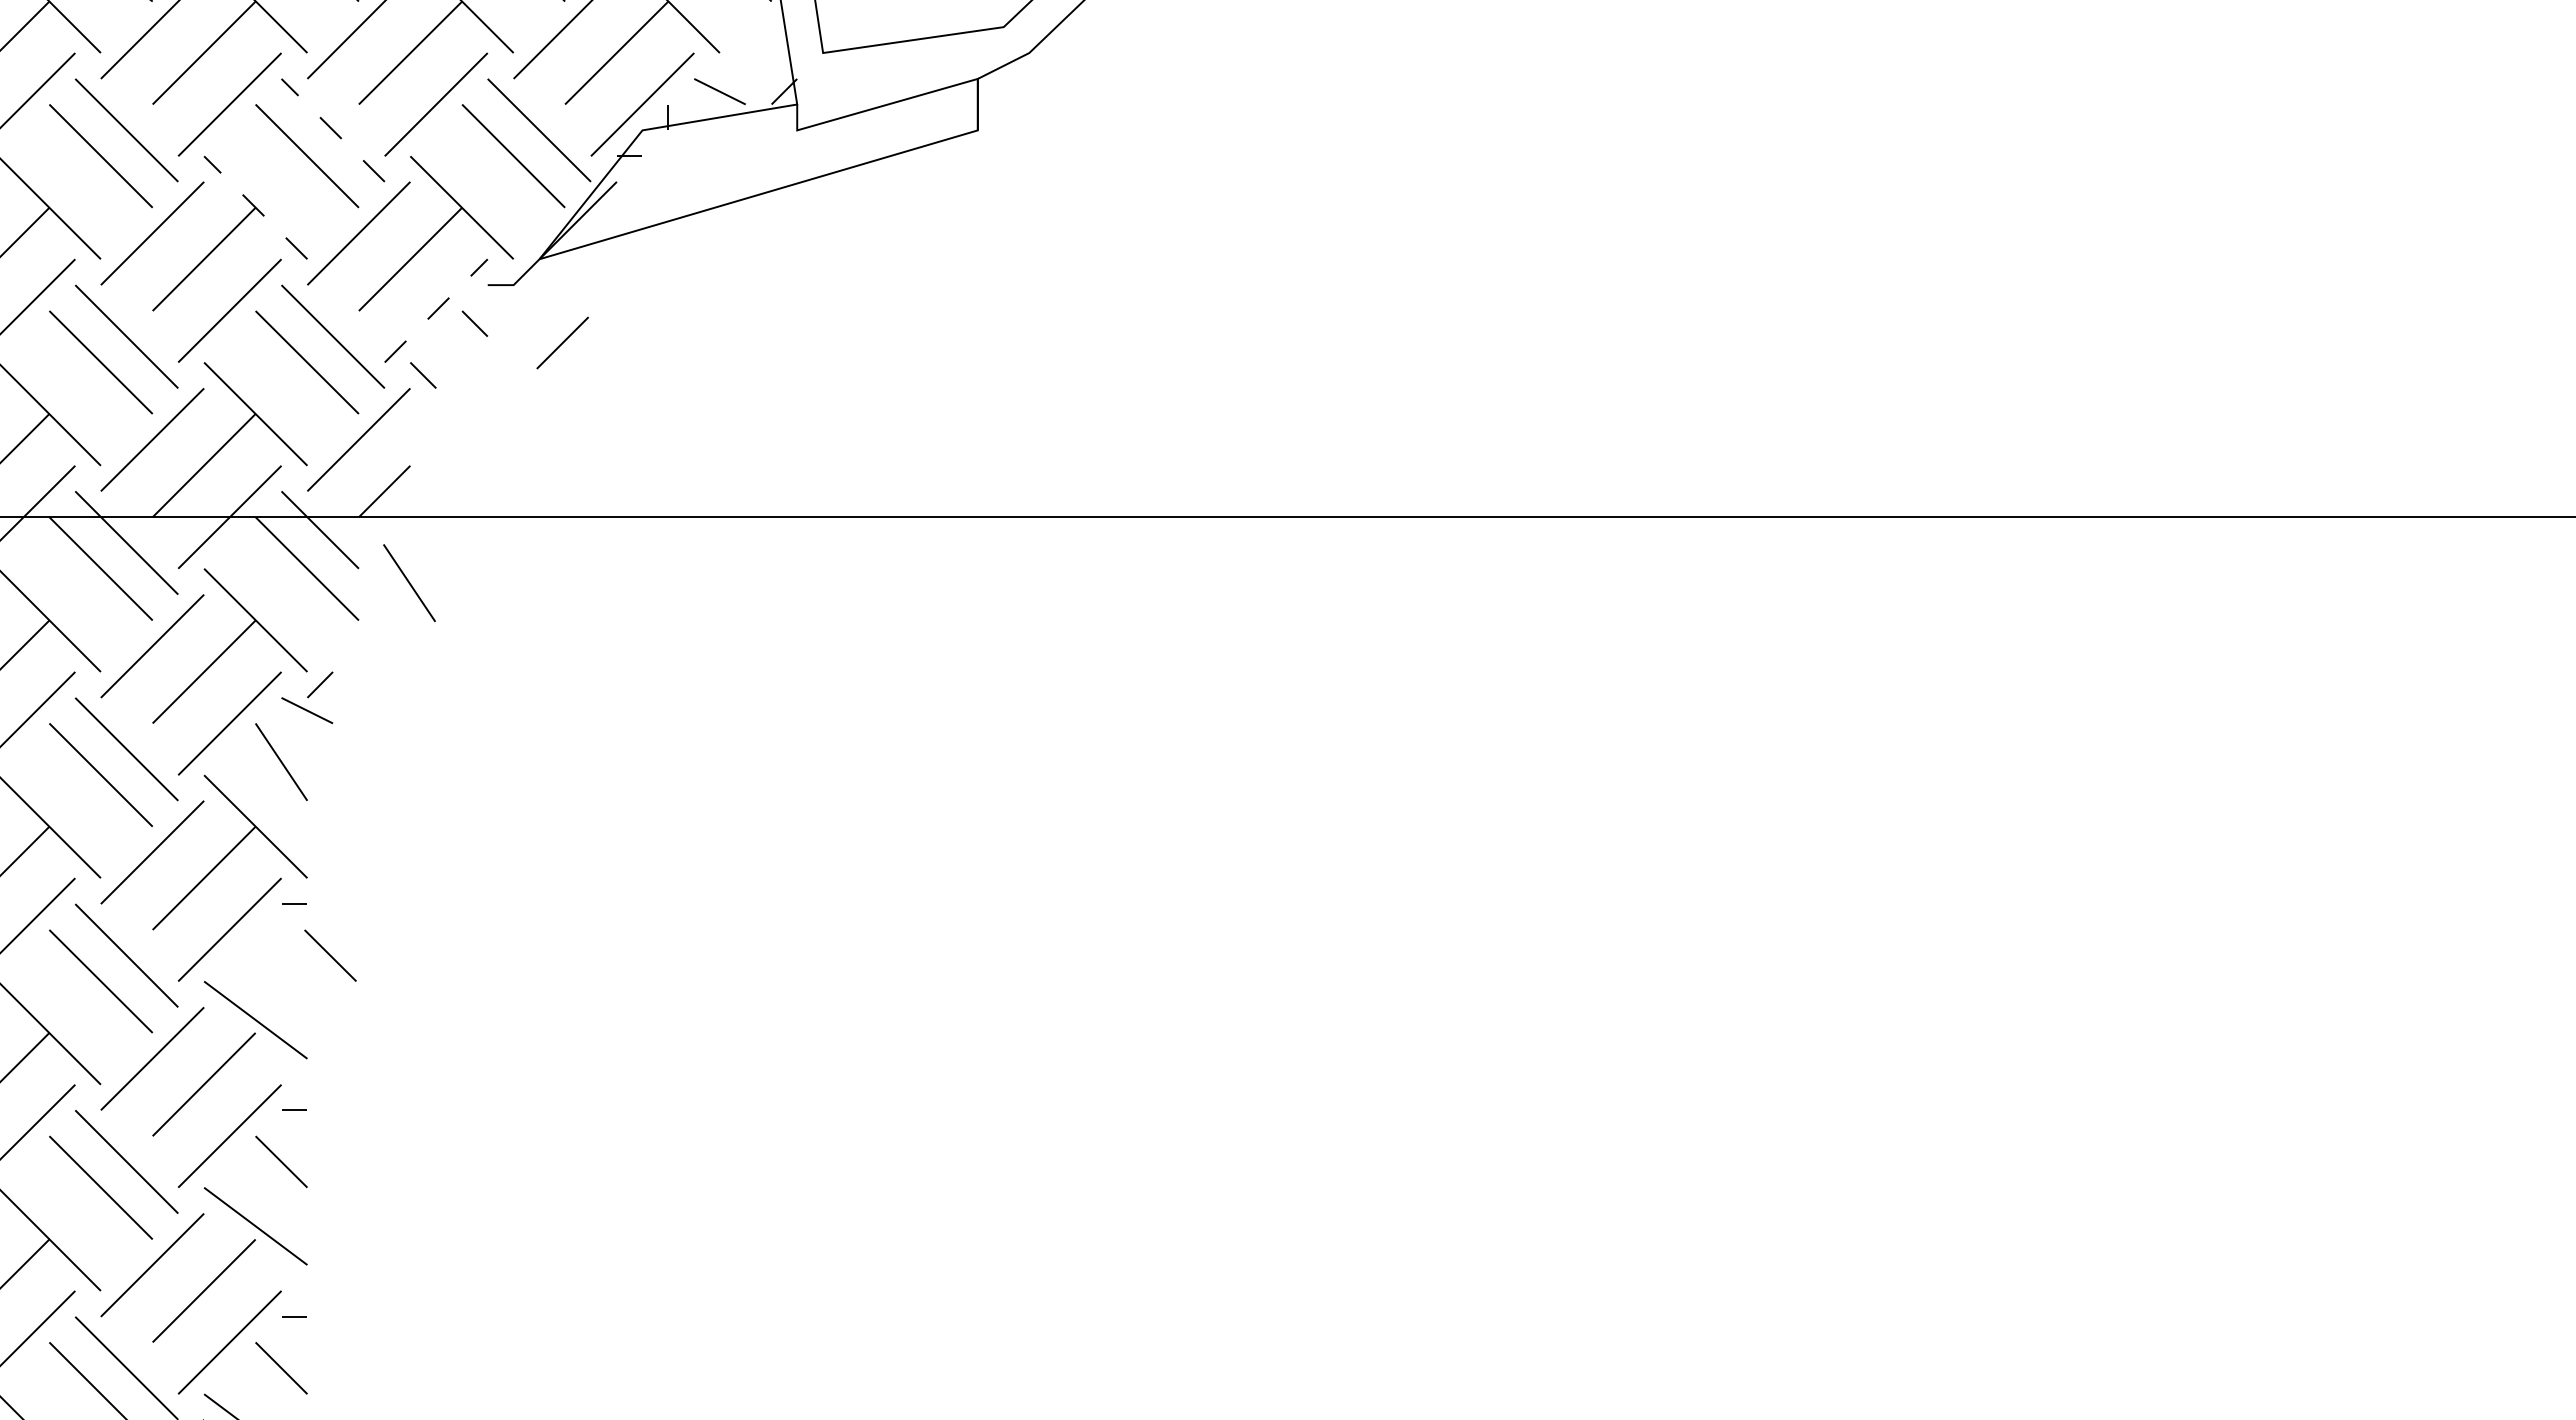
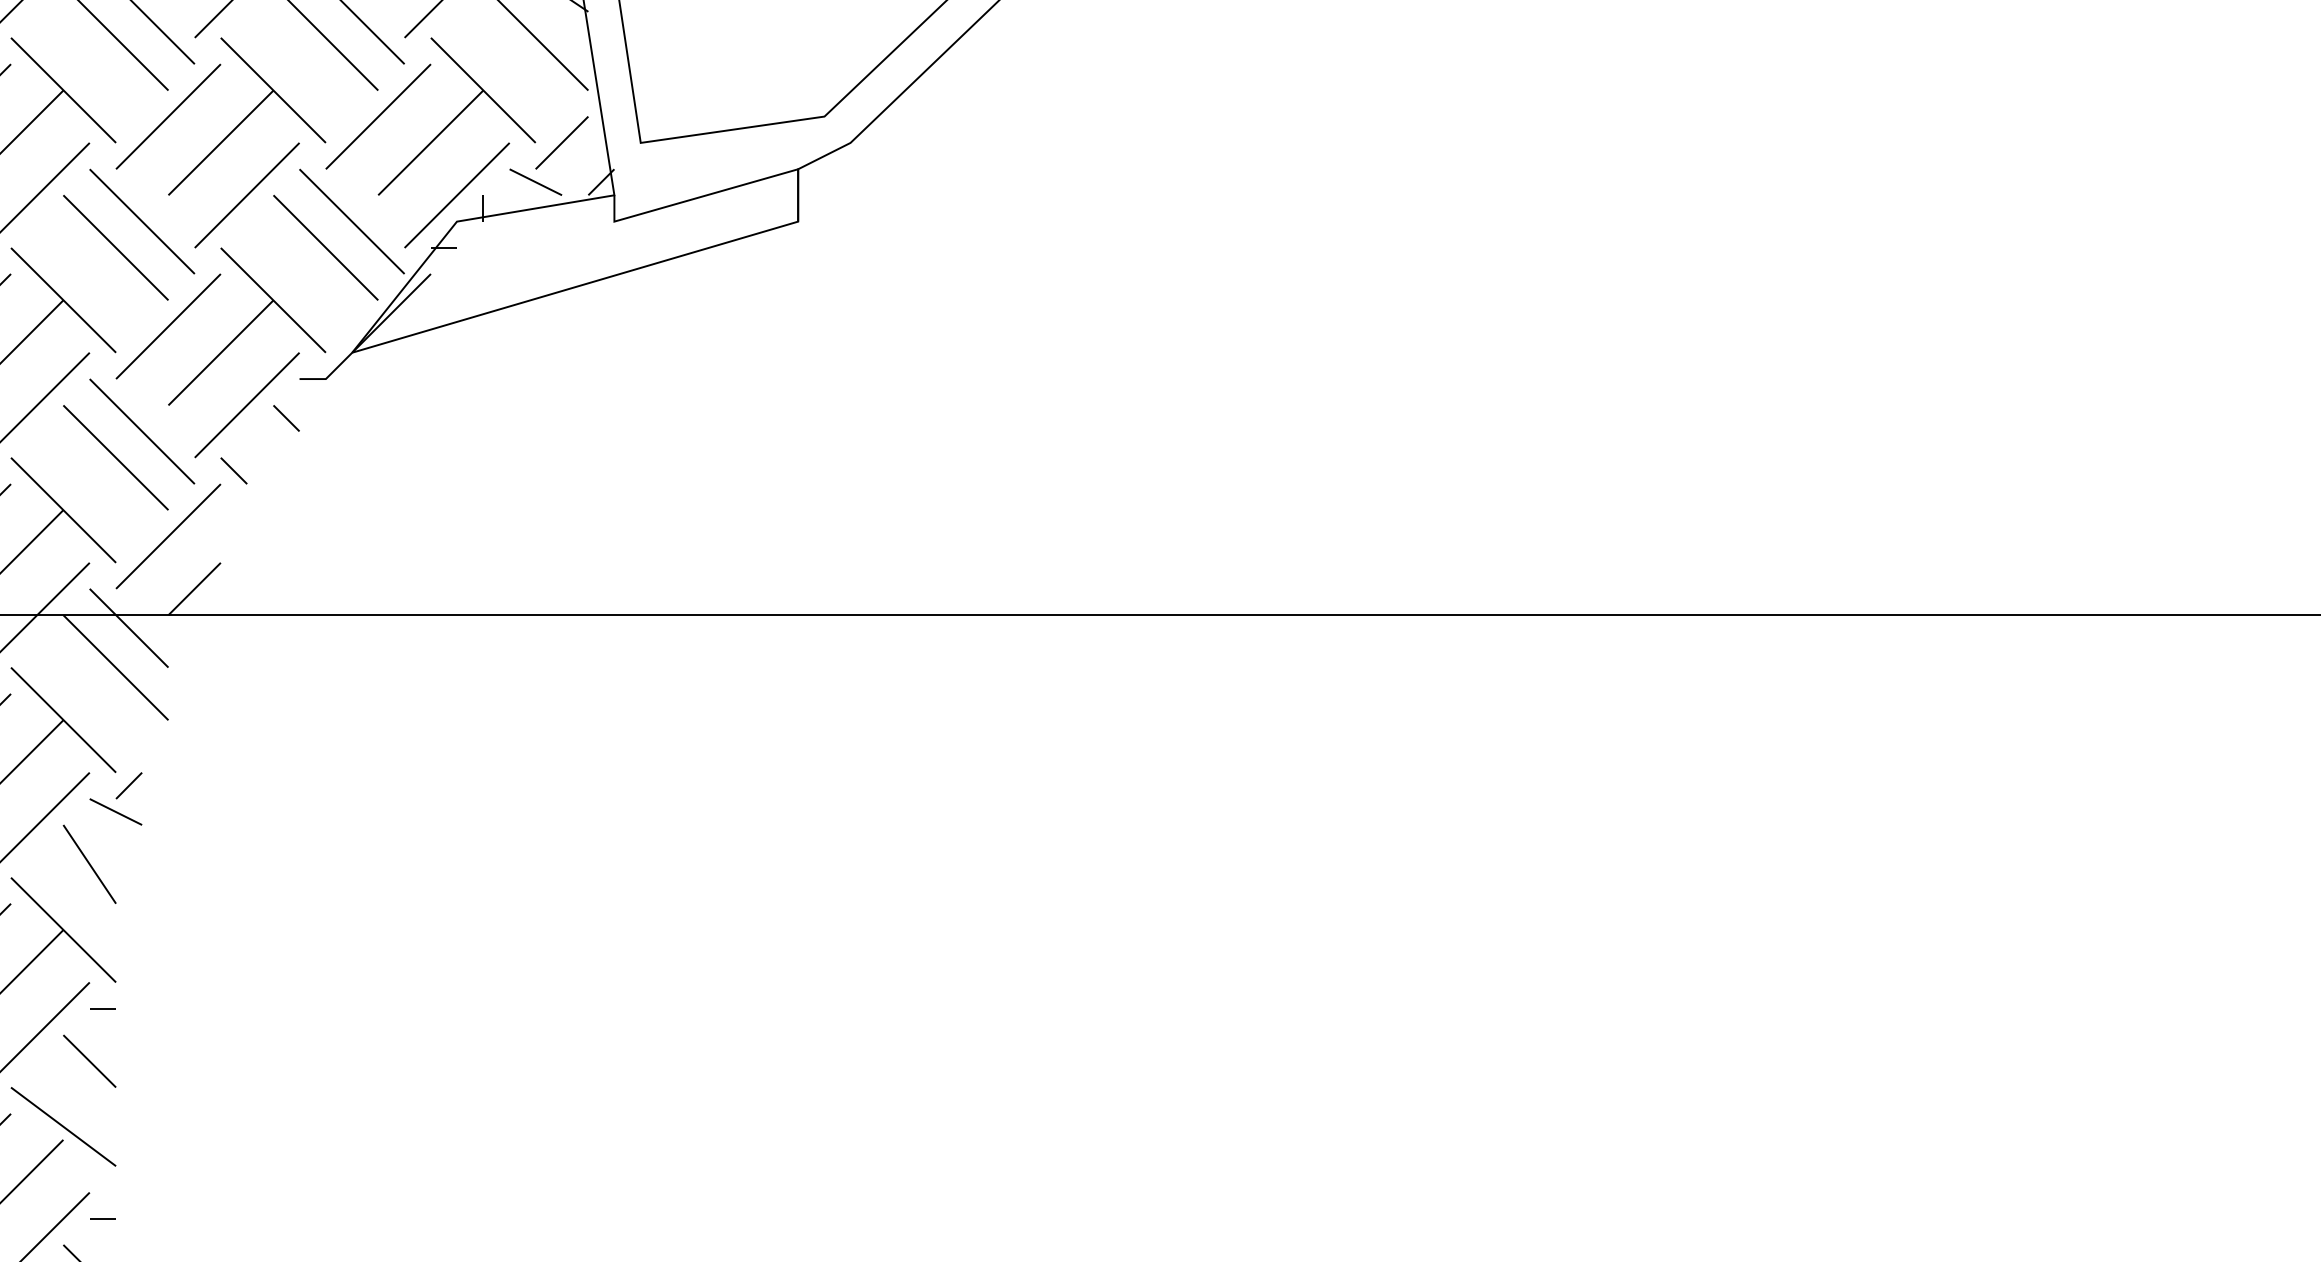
line: (333, 130) -> (142, 221), dashed -> solid
line: (255, 207) -> (63, 300), dashed -> solid
line: (436, 310) -> (247, 404), dashed -> solid
line: (562, 342) -> (561, 142), moved
line: (409, 583) -> (219, 682), removed
line: (330, 955) -> (89, 1061), moved

